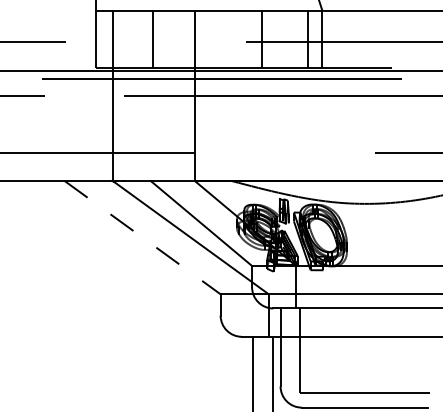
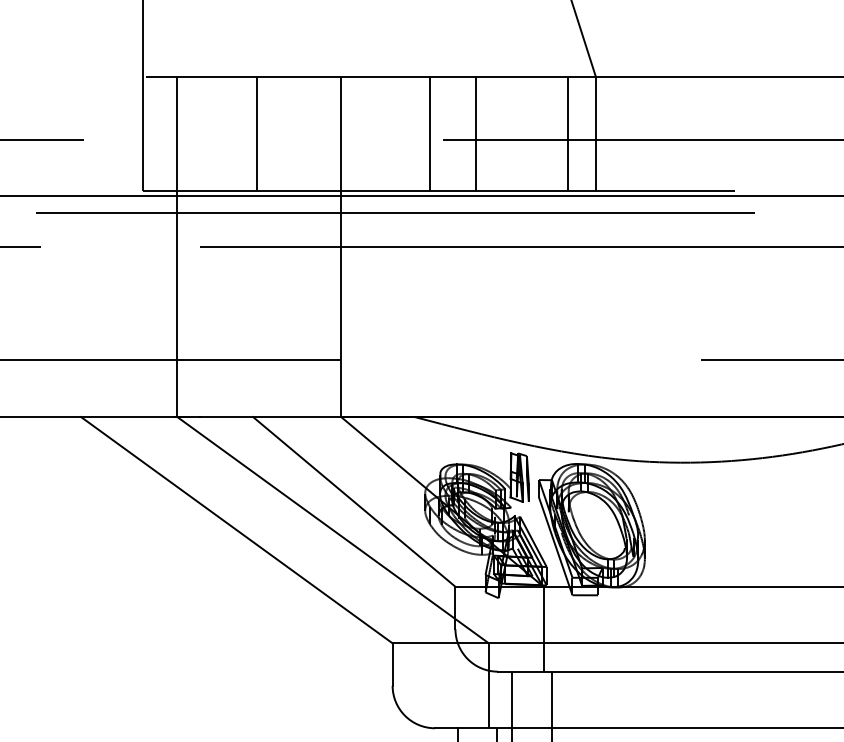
line: (239, 39) -> (430, 134), added
line: (143, 237) -> (238, 529), dashed -> solid

